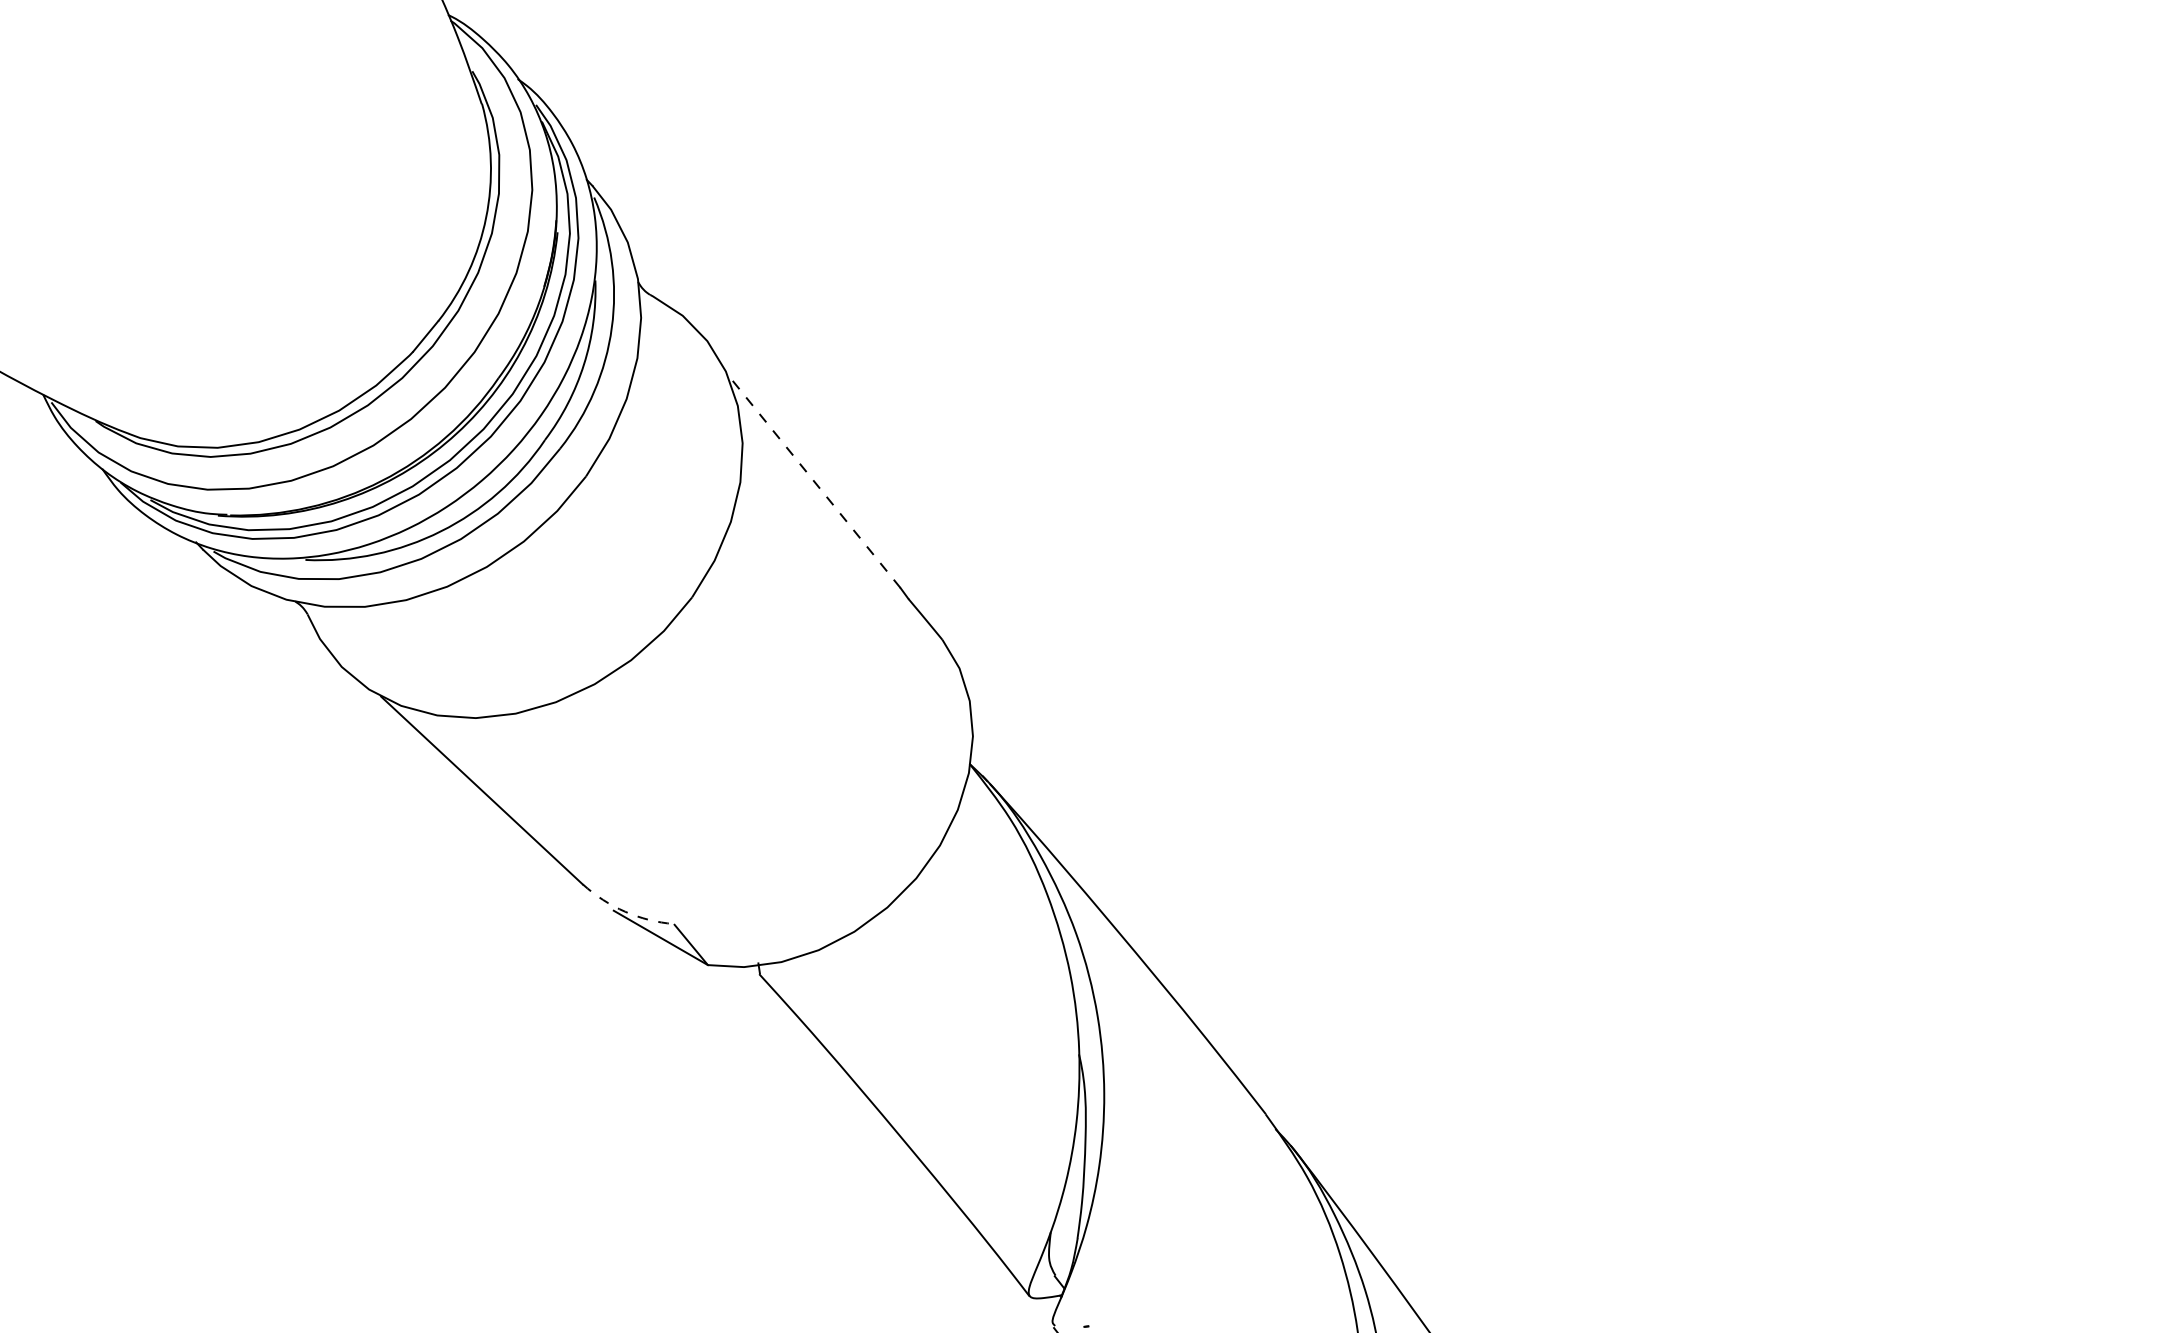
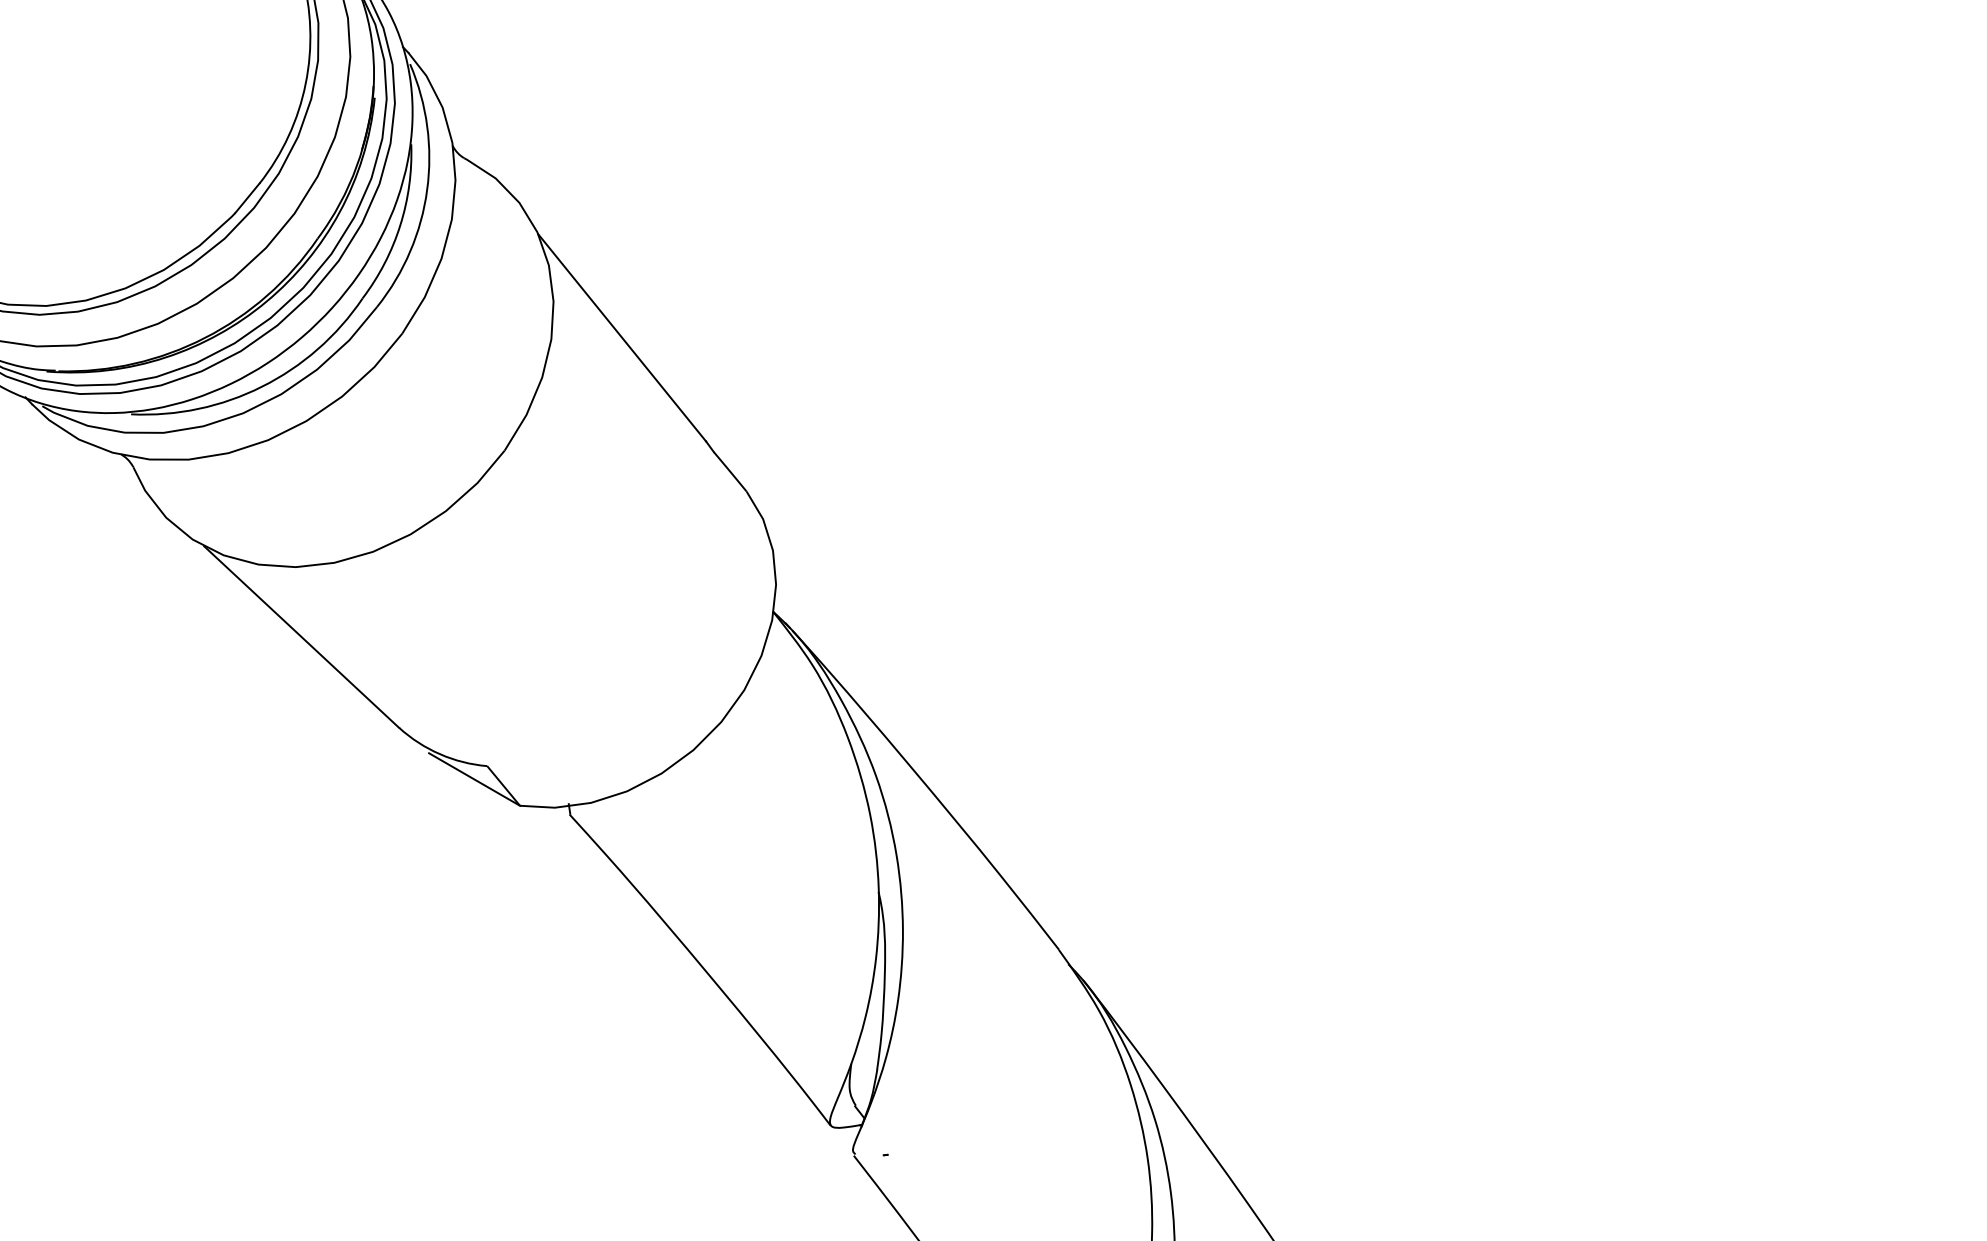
line: (813, 480) -> (622, 337), dashed -> solid
arc: (625, 911) -> (440, 753), dashed -> solid

